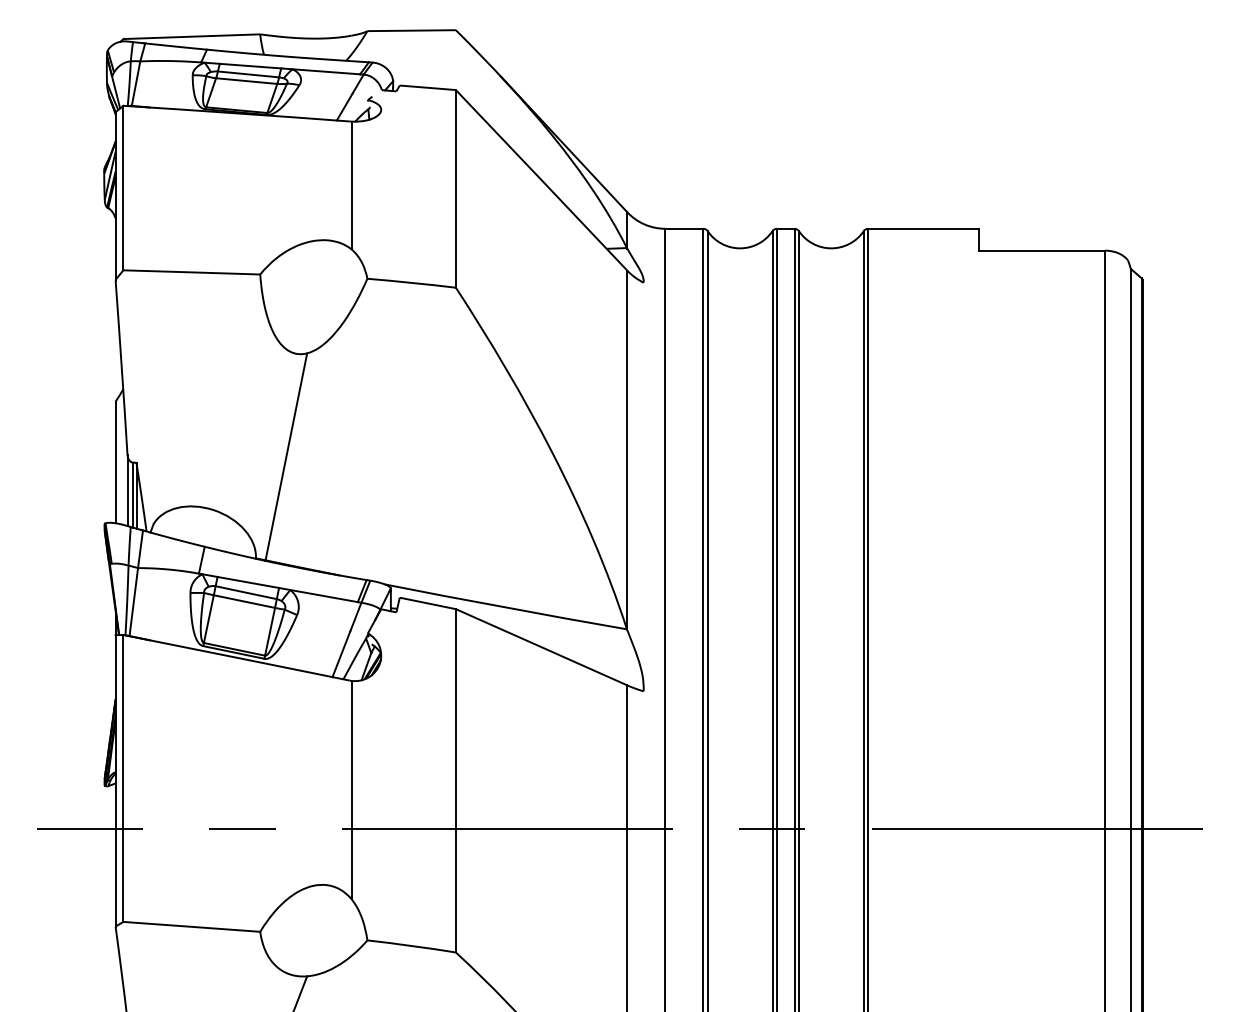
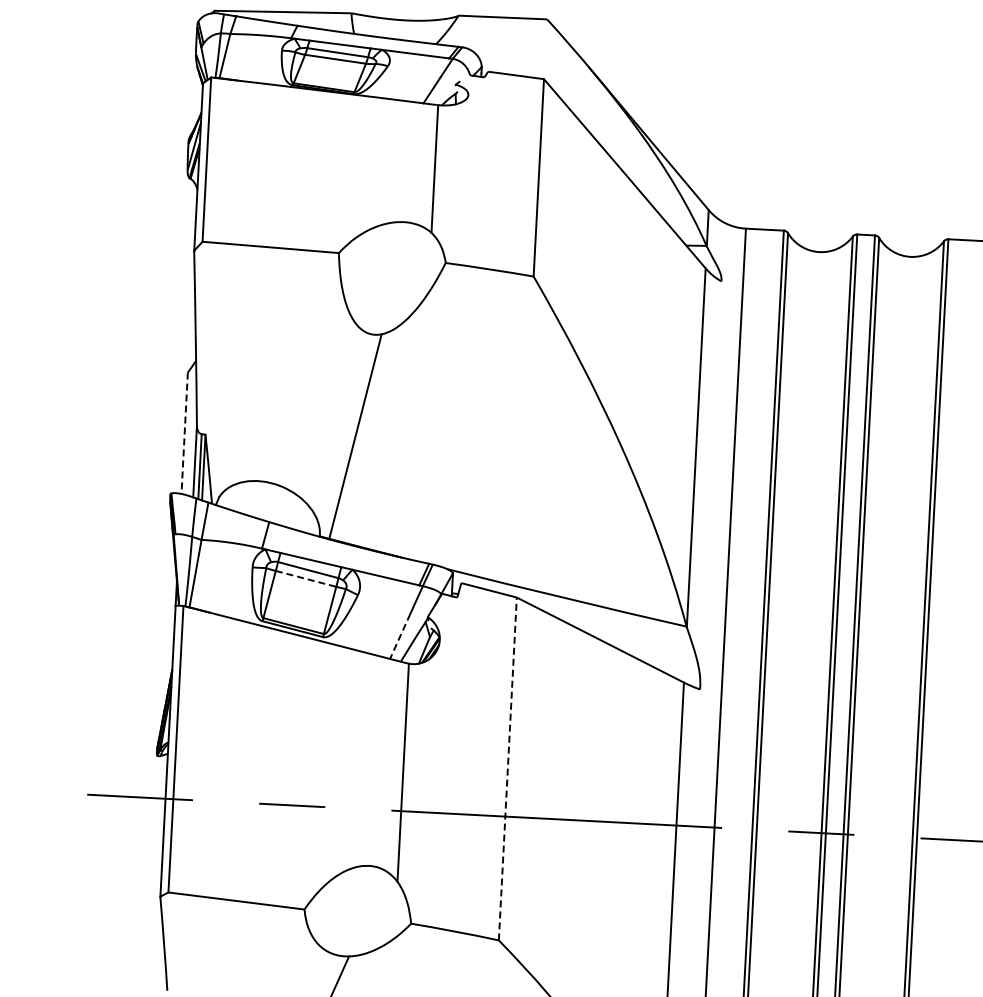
line: (115, 462) -> (184, 433), solid -> dashed
line: (244, 601) -> (306, 578), solid -> dashed
line: (341, 654) -> (400, 636), solid -> dashed
line: (455, 780) -> (507, 768), solid -> dashed

